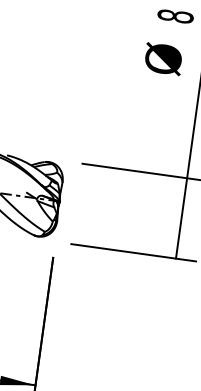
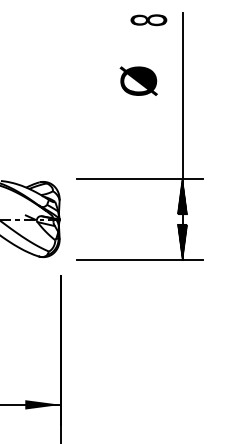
text: (163, 58) -> (138, 80), moved
hatch: (184, 195) -> (182, 196), added
hatch: (178, 240) -> (182, 241), added

